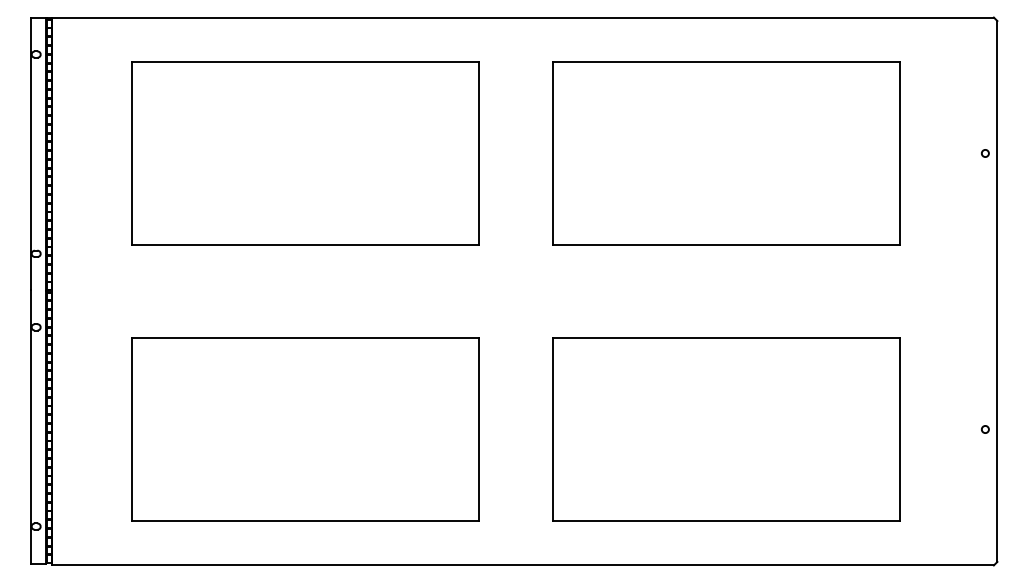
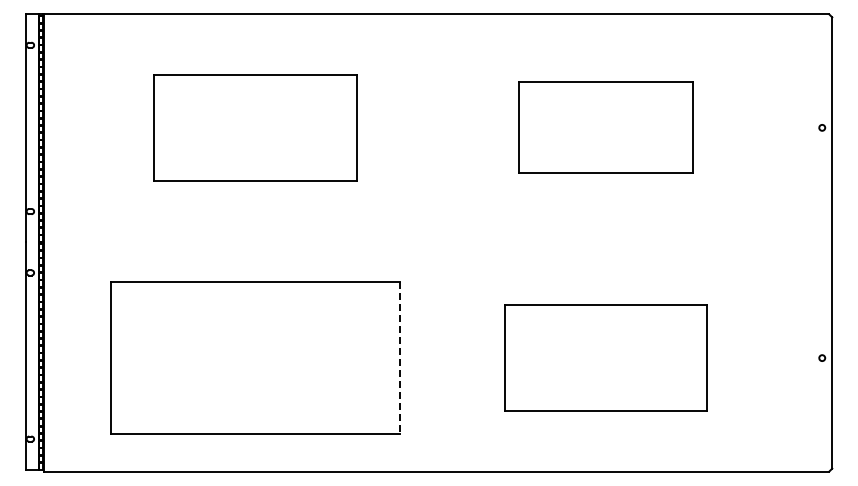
part: (306, 153) -> (255, 127), size x0.7
part: (725, 153) -> (605, 127), size x0.6
part: (725, 428) -> (605, 357), size x0.7
line: (479, 429) -> (400, 358), solid -> dashed

